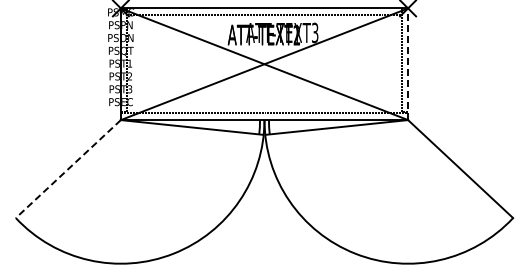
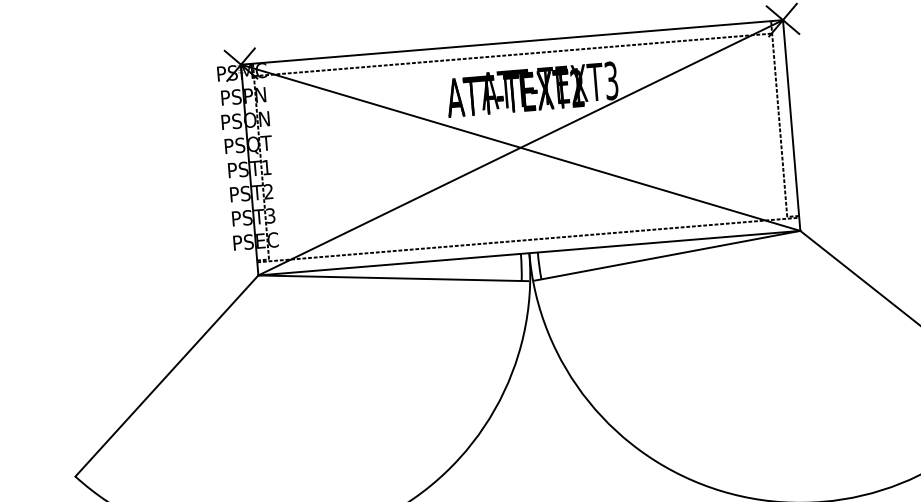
line: (408, 64) -> (792, 125), dashed -> solid
line: (68, 169) -> (167, 376), dashed -> solid

